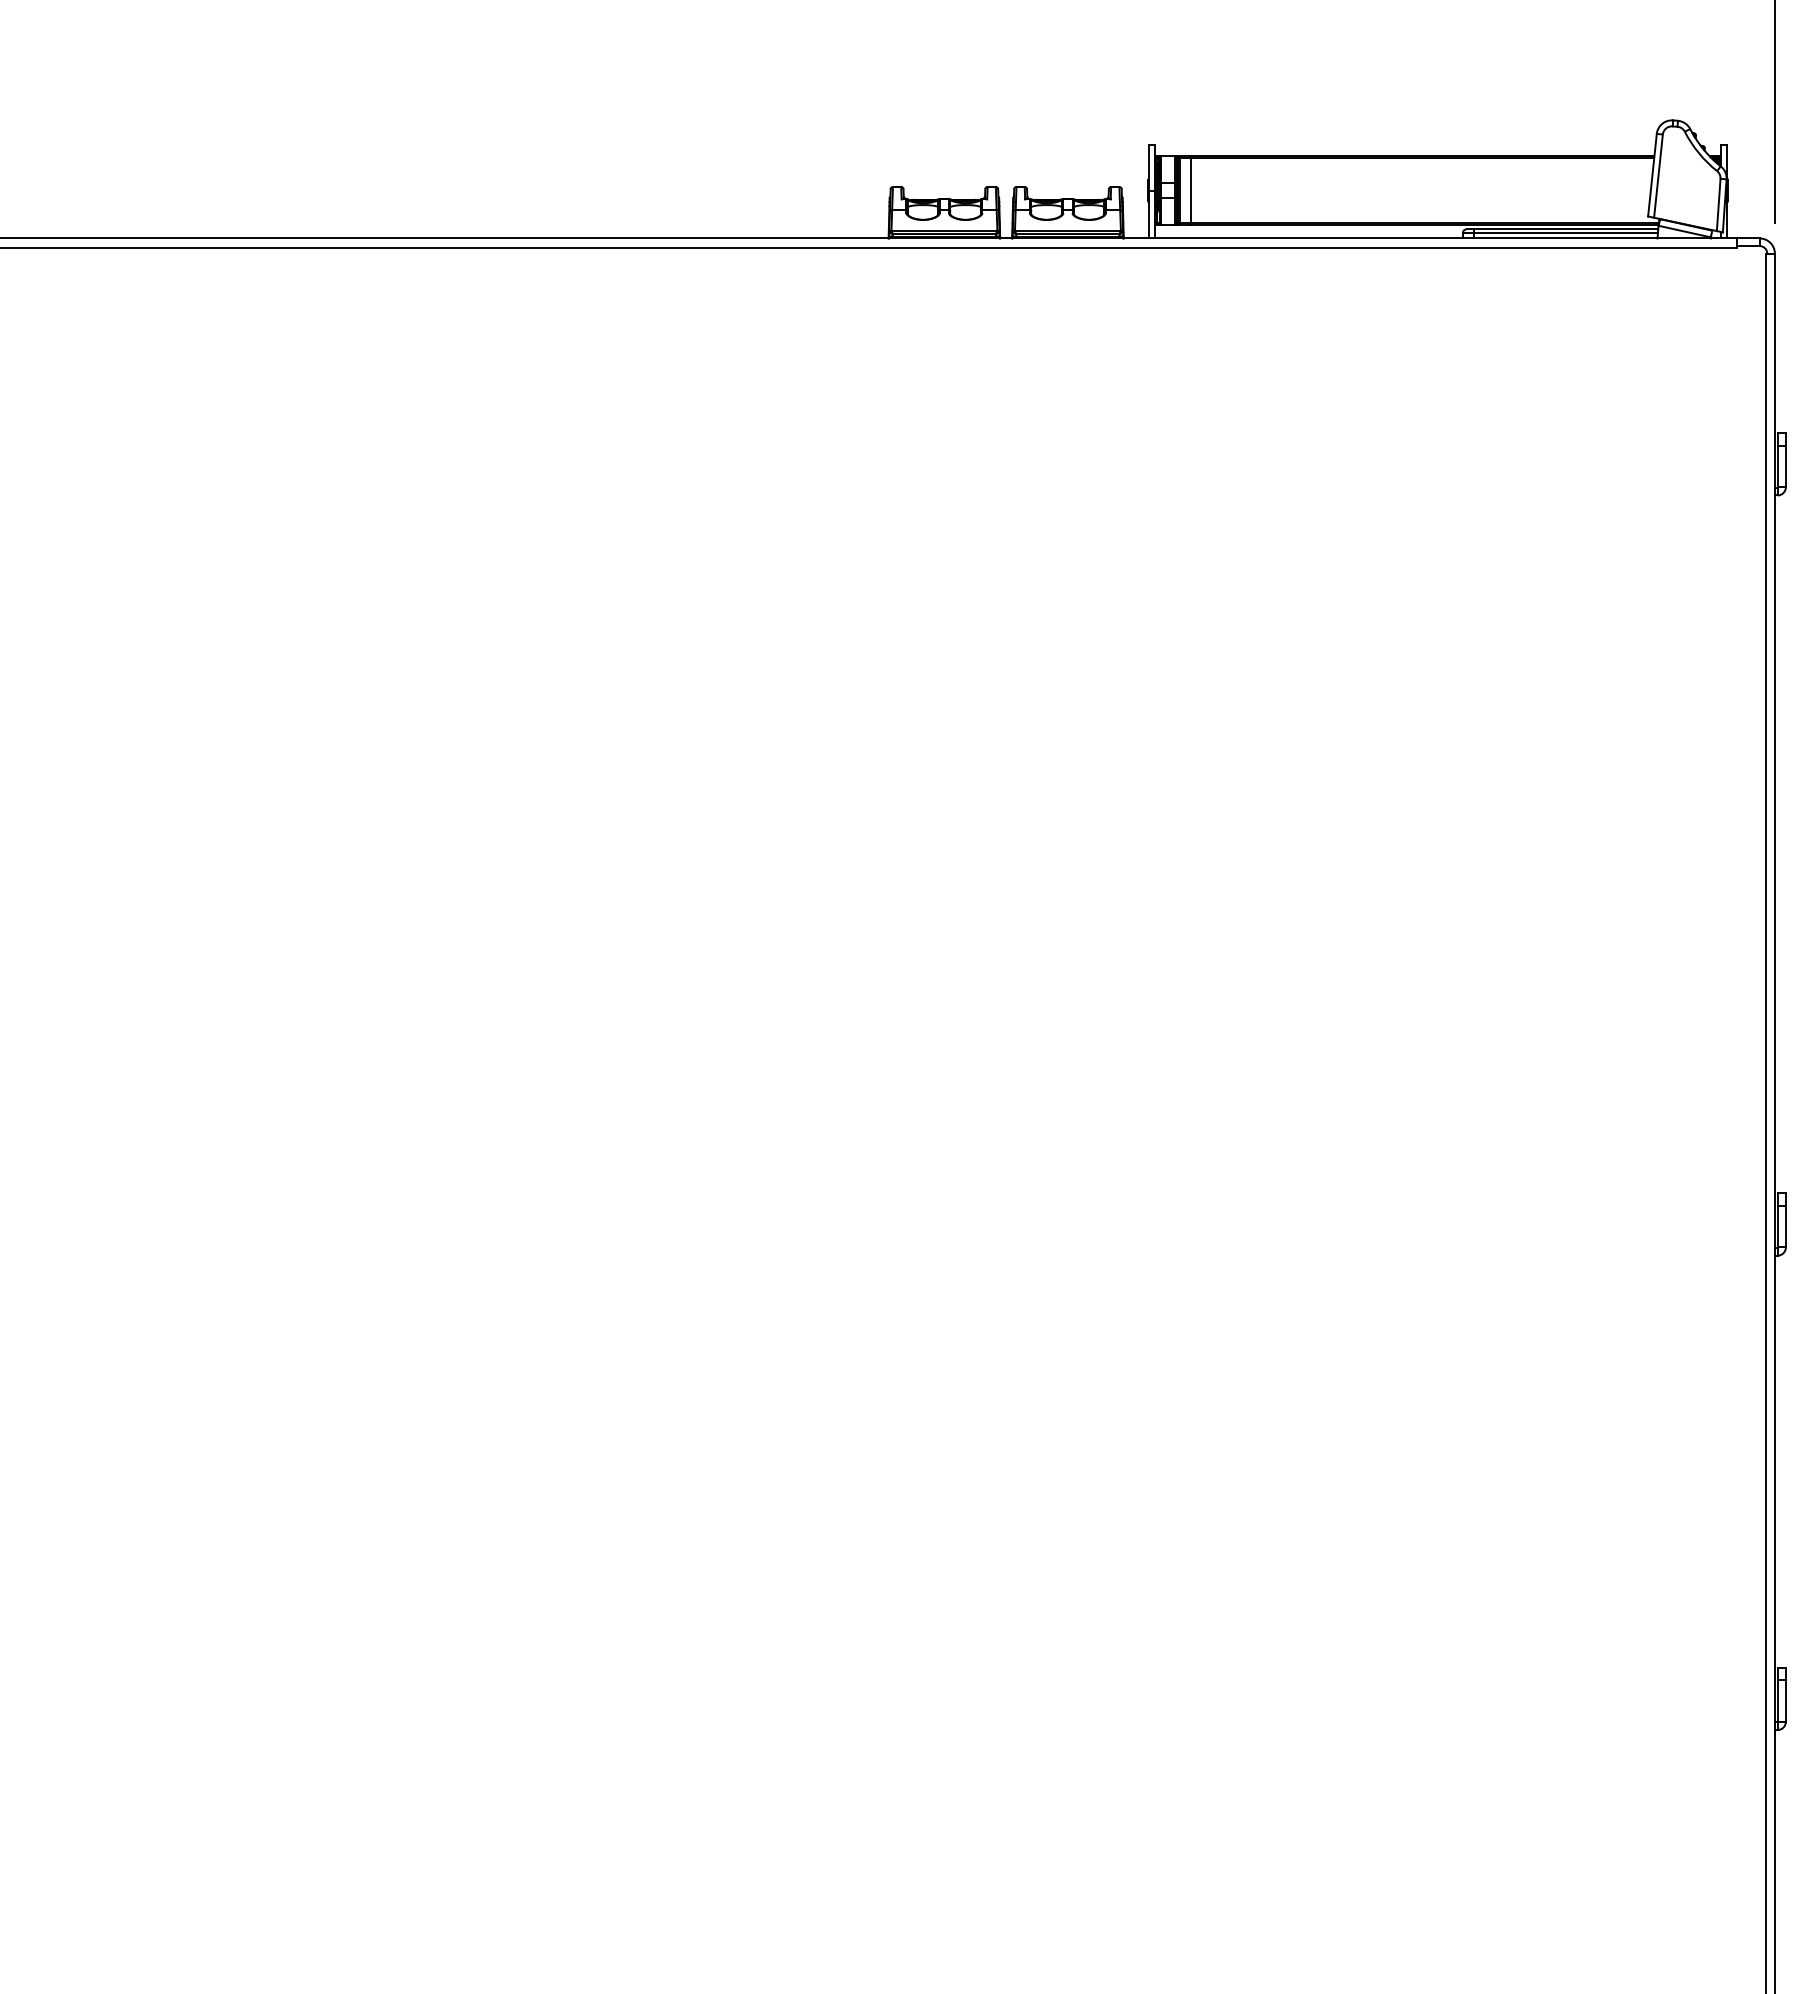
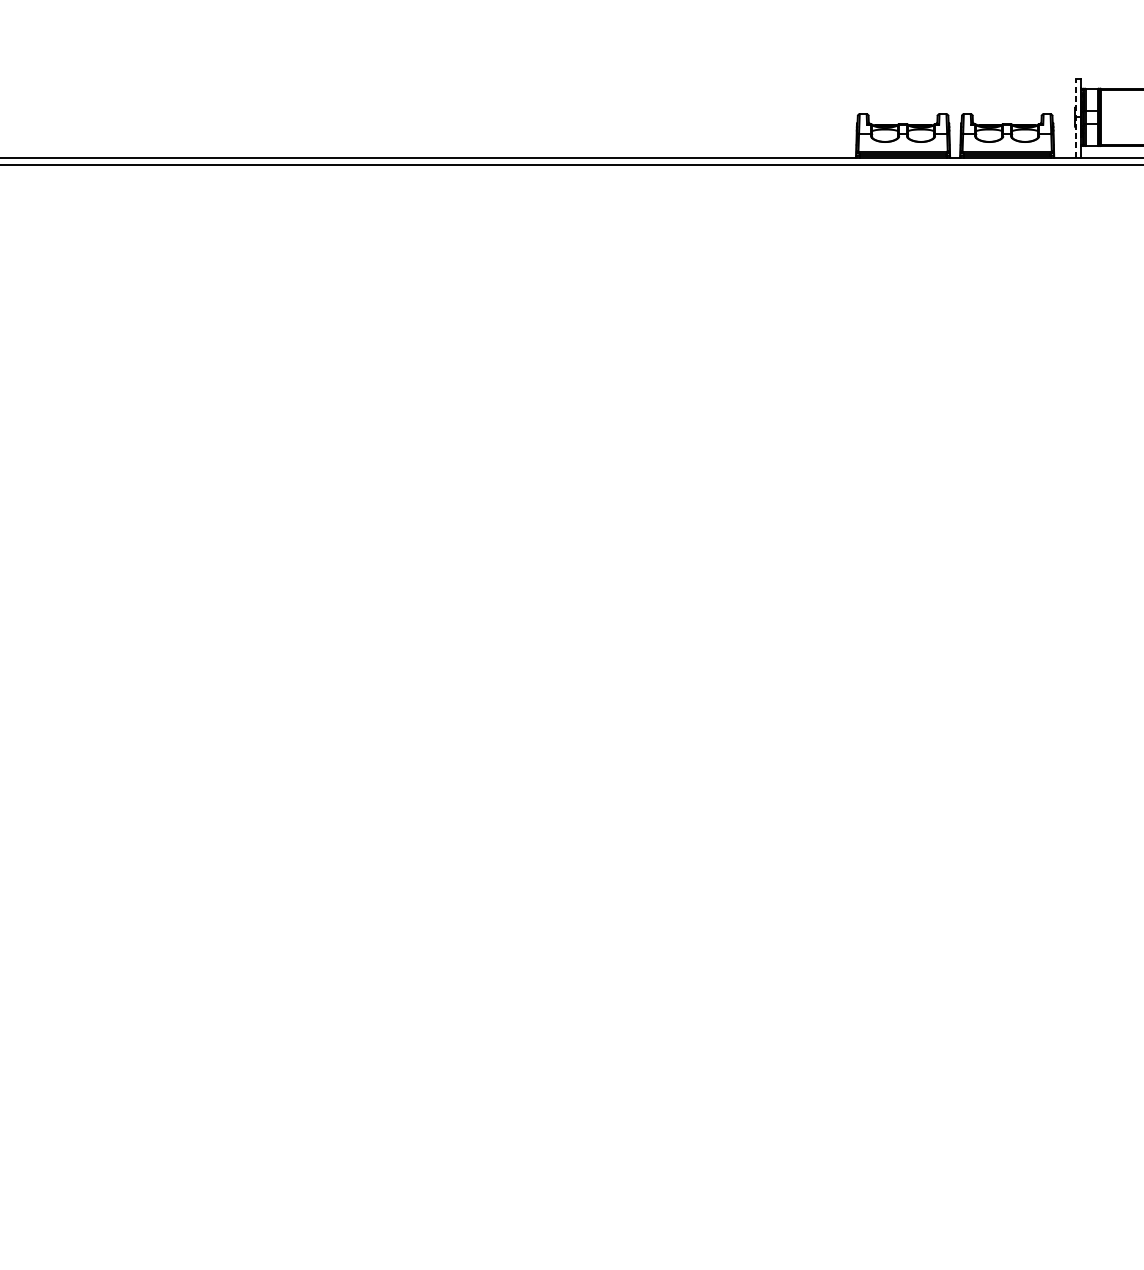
line: (1191, 190) -> (1111, 117), removed
line: (1149, 191) -> (1075, 118), solid -> dashed

